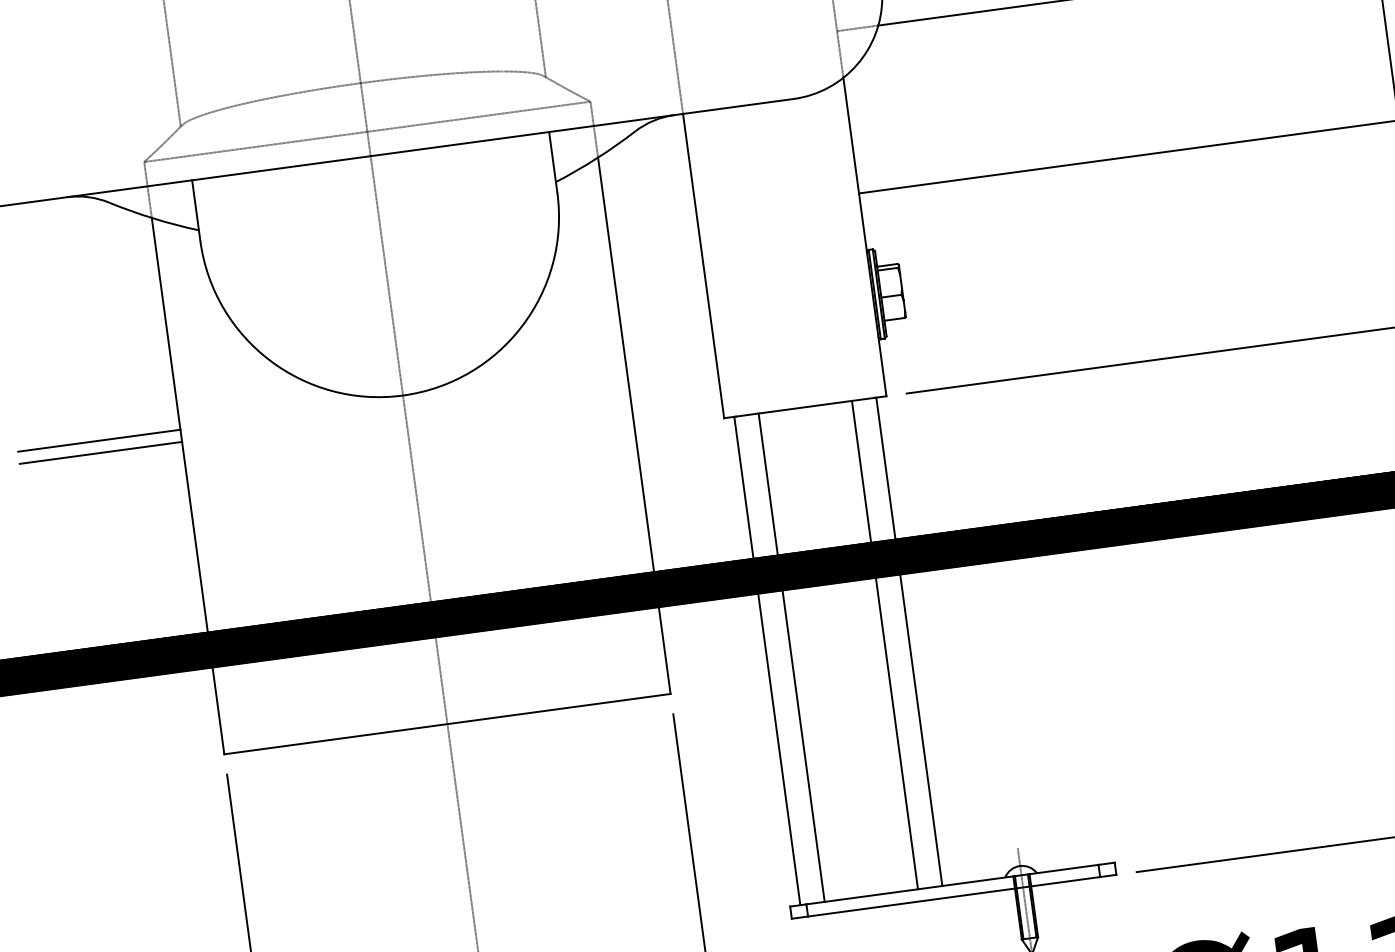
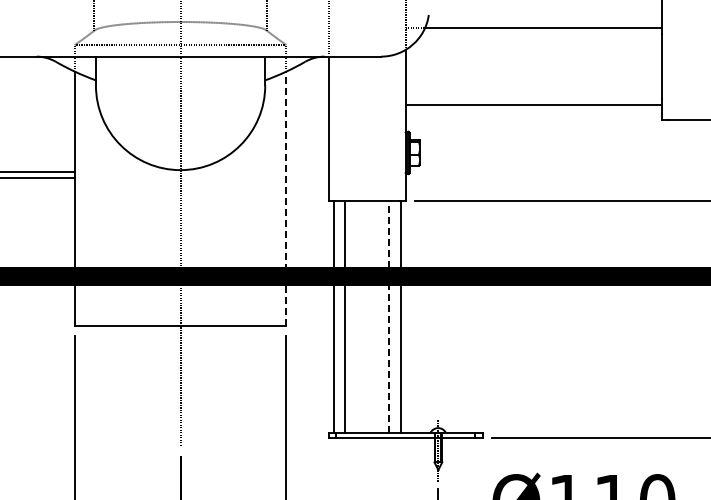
line: (634, 425) -> (286, 198), solid -> dashed
line: (885, 644) -> (389, 316), solid -> dashed

